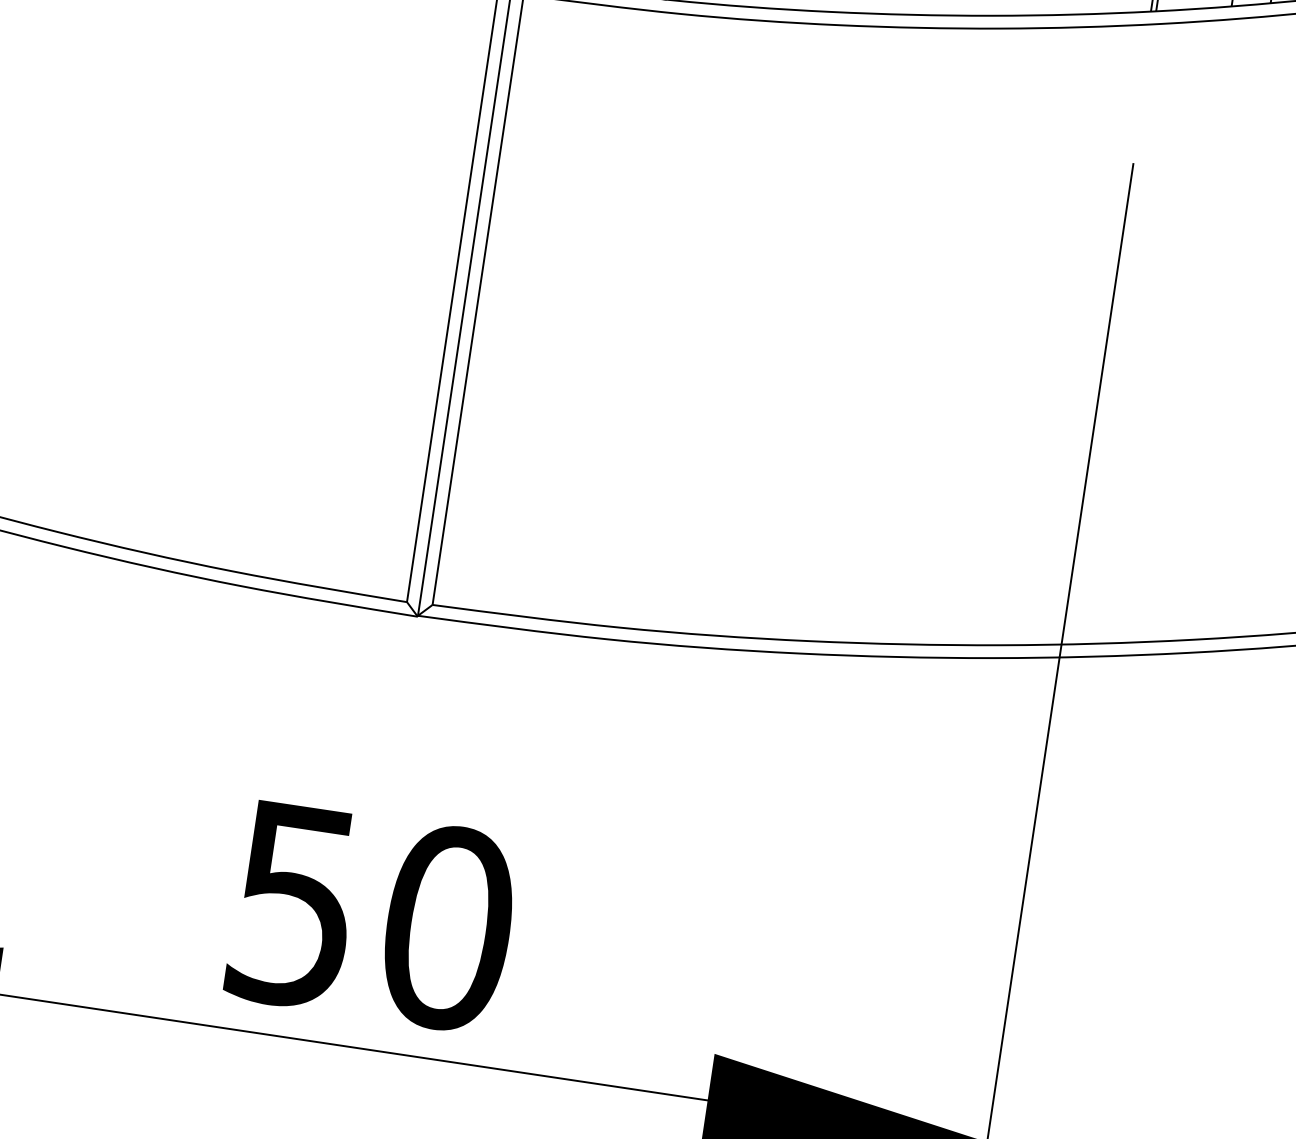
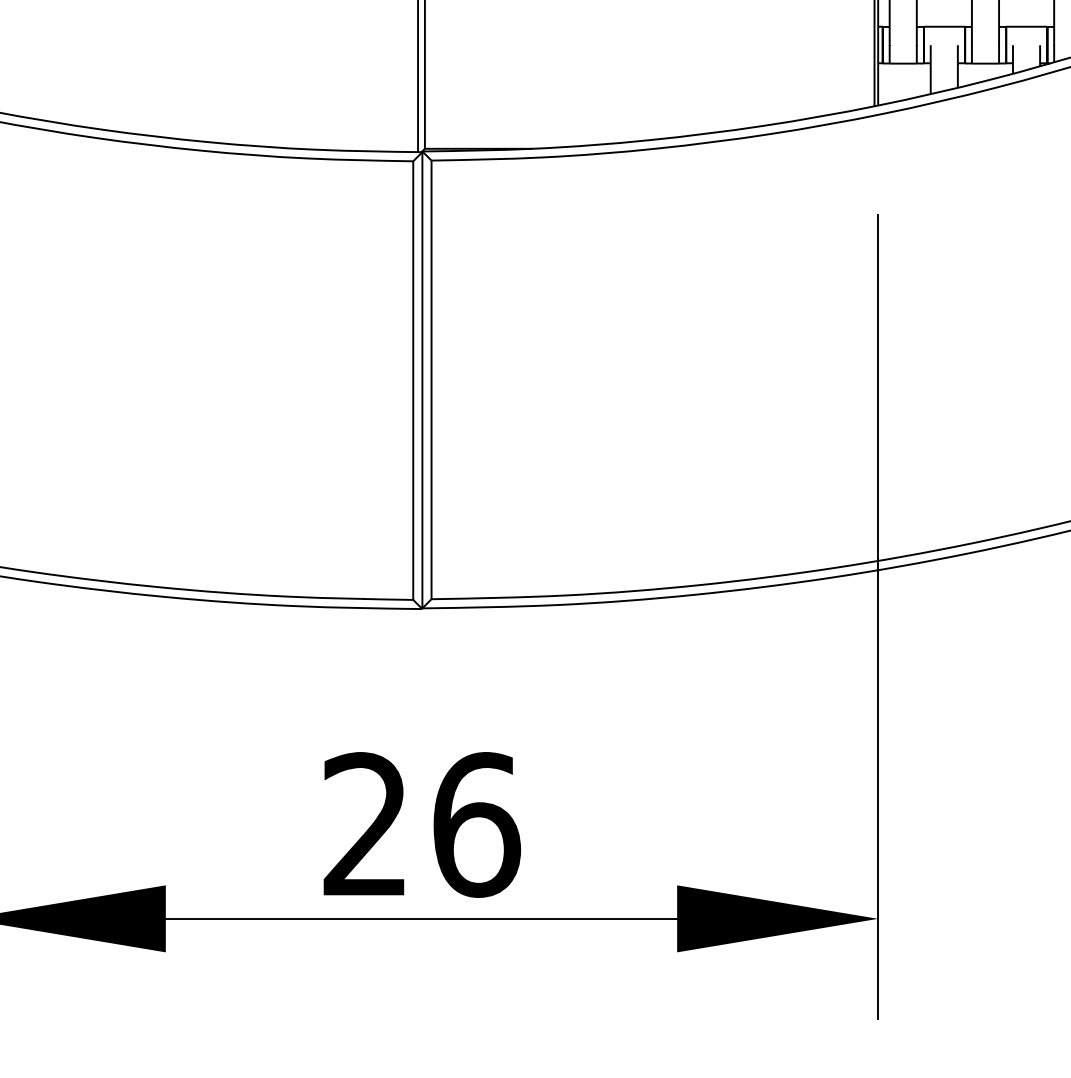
text: (373, 916) -> (422, 824), 50 -> 26

